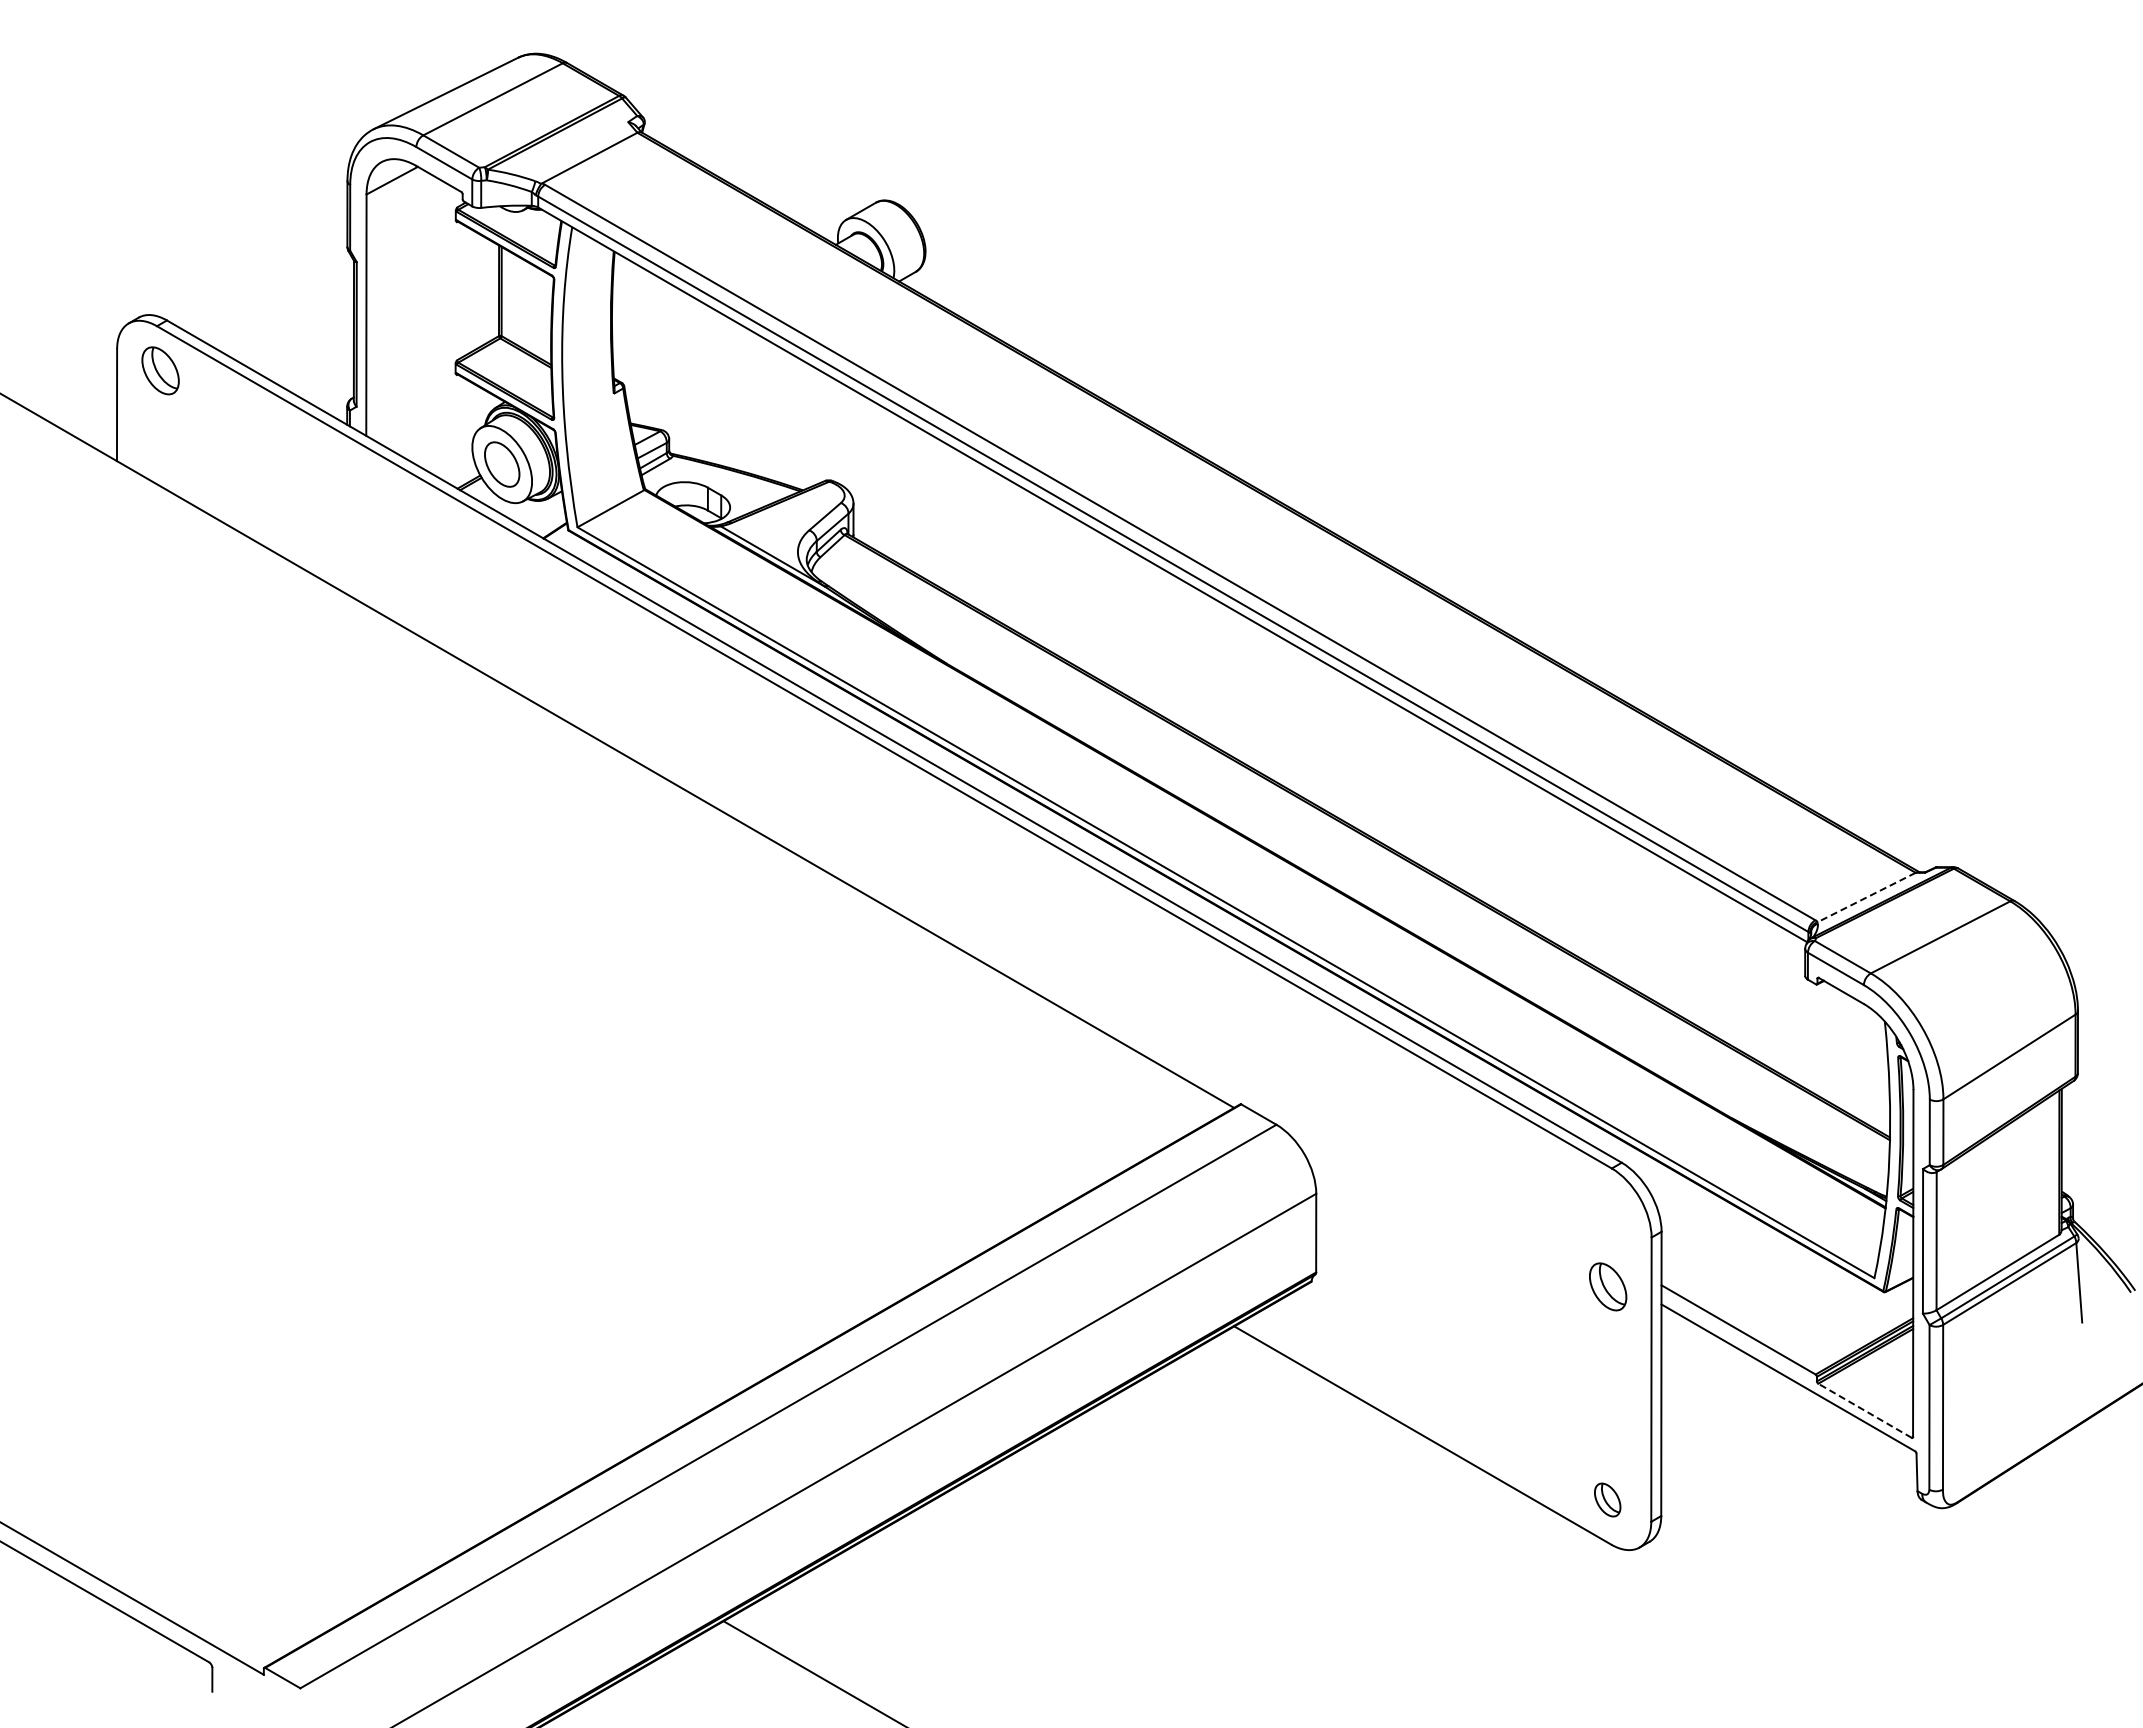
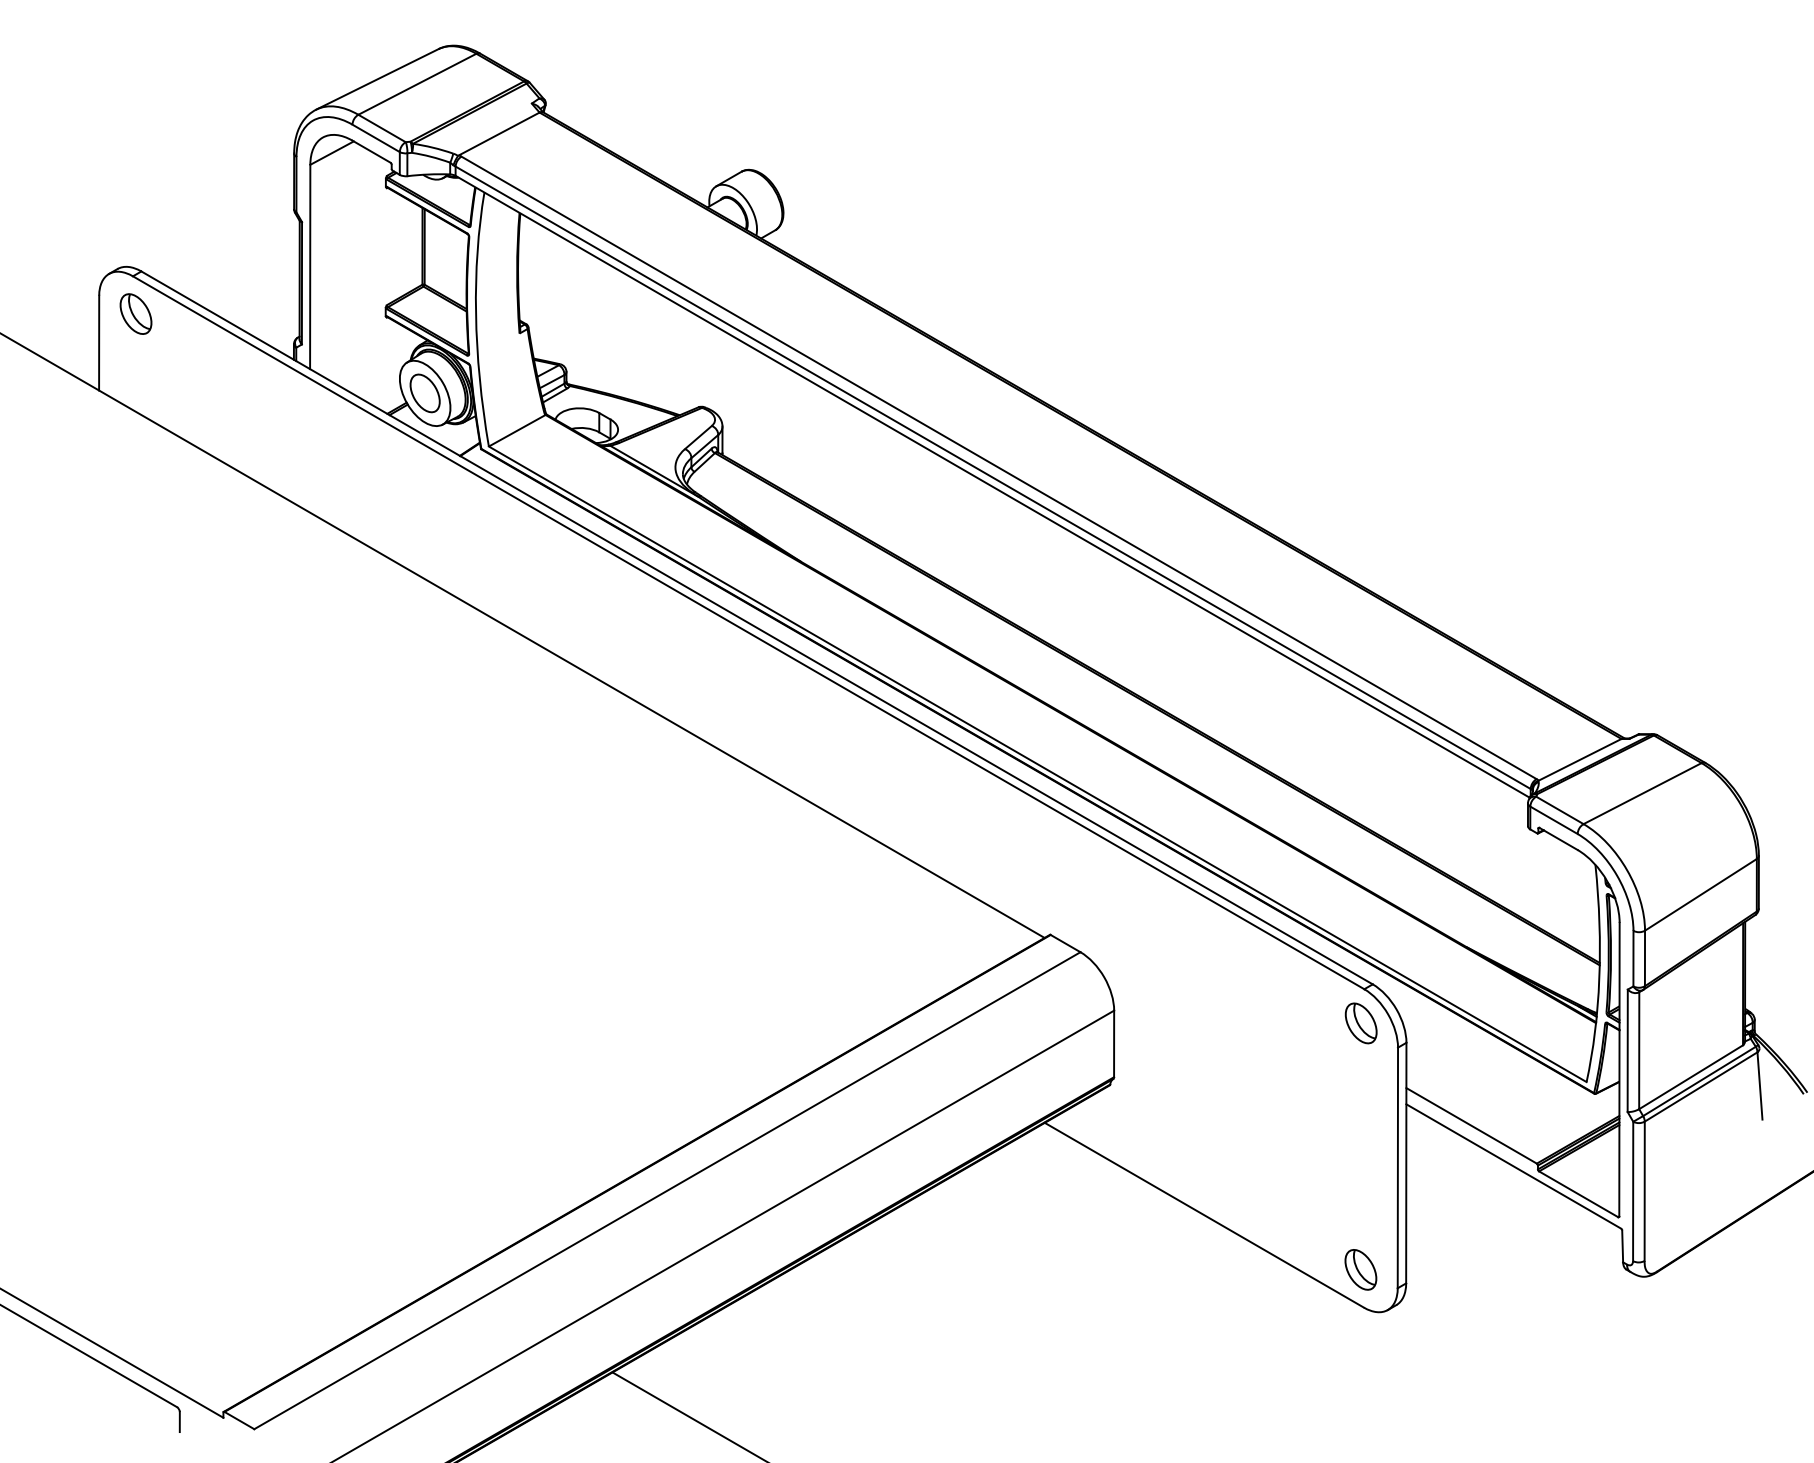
line: (1866, 897) -> (1579, 759), dashed -> solid
part: (1608, 1286) -> (1361, 1023), moved
line: (1865, 1410) -> (1579, 1194), dashed -> solid
part: (1607, 1499) -> (1360, 1269), size x1.43

